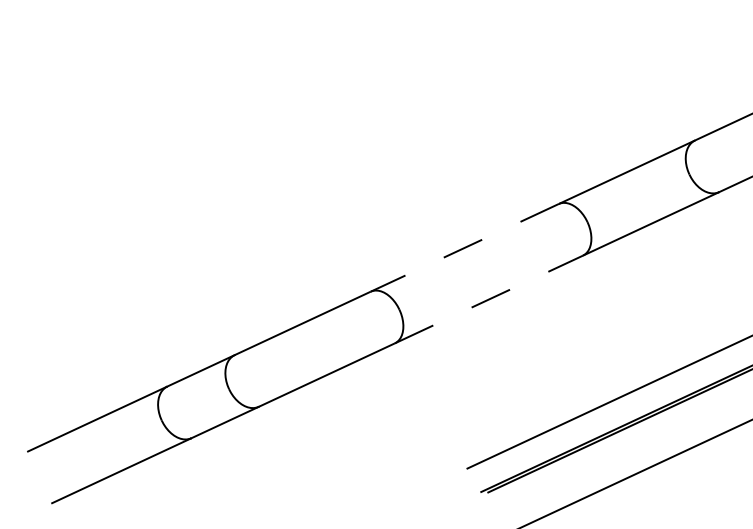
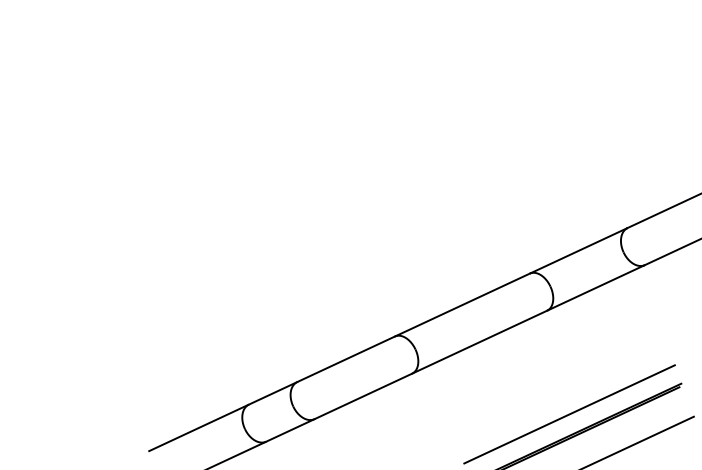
line: (463, 248) -> (461, 305), dashed -> solid
line: (490, 298) -> (480, 341), dashed -> solid

